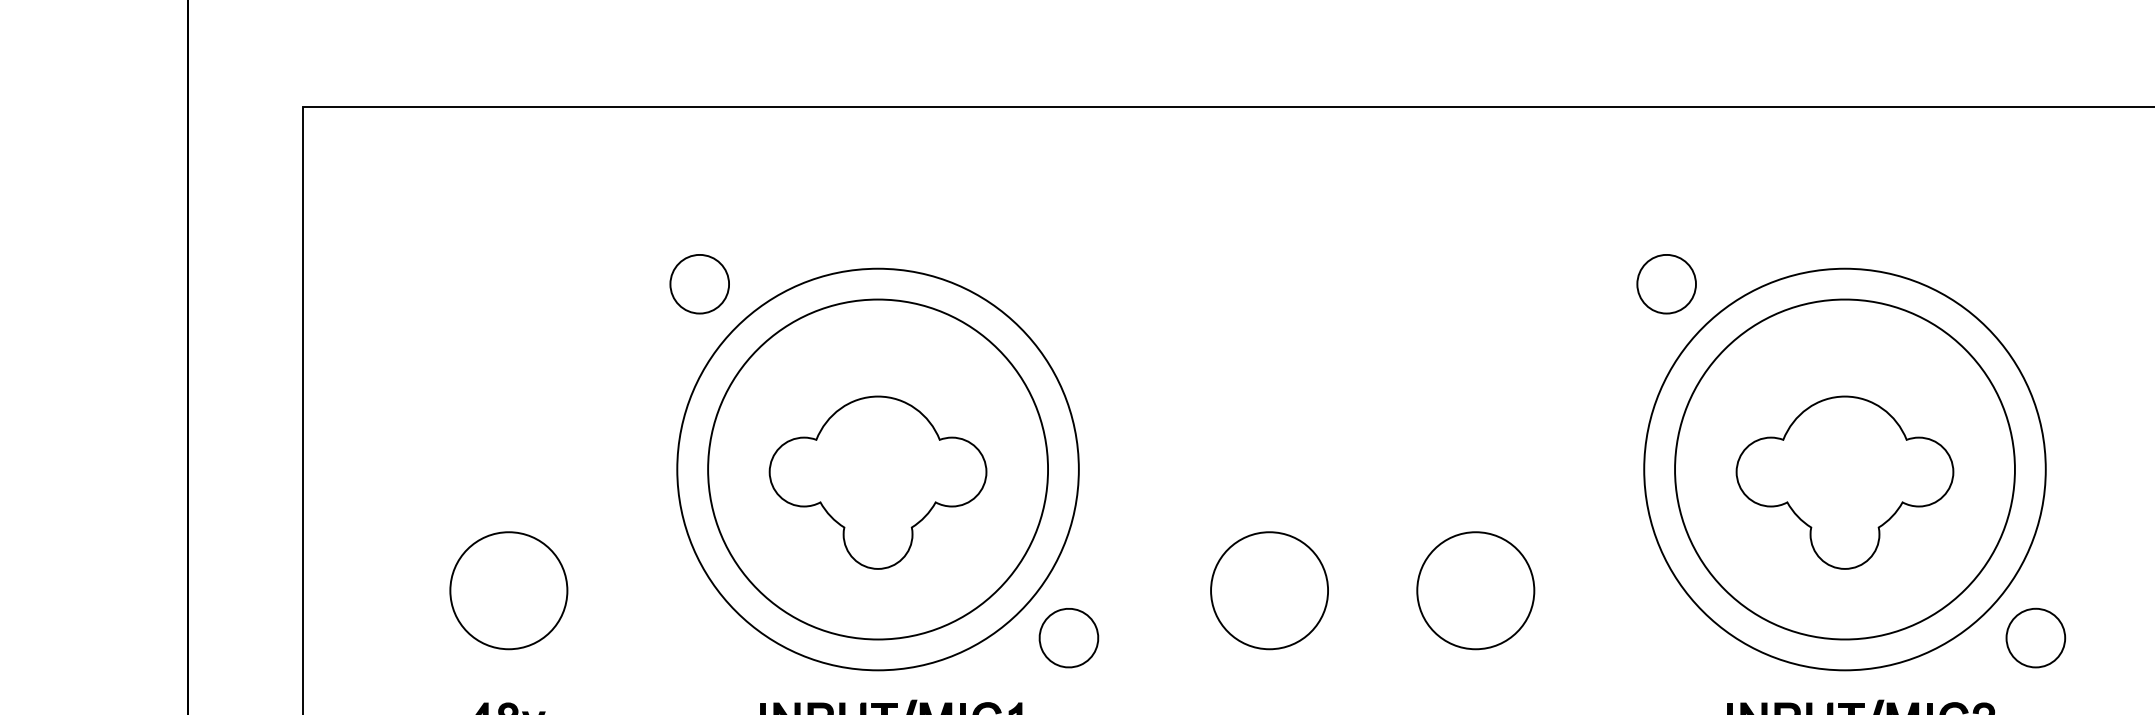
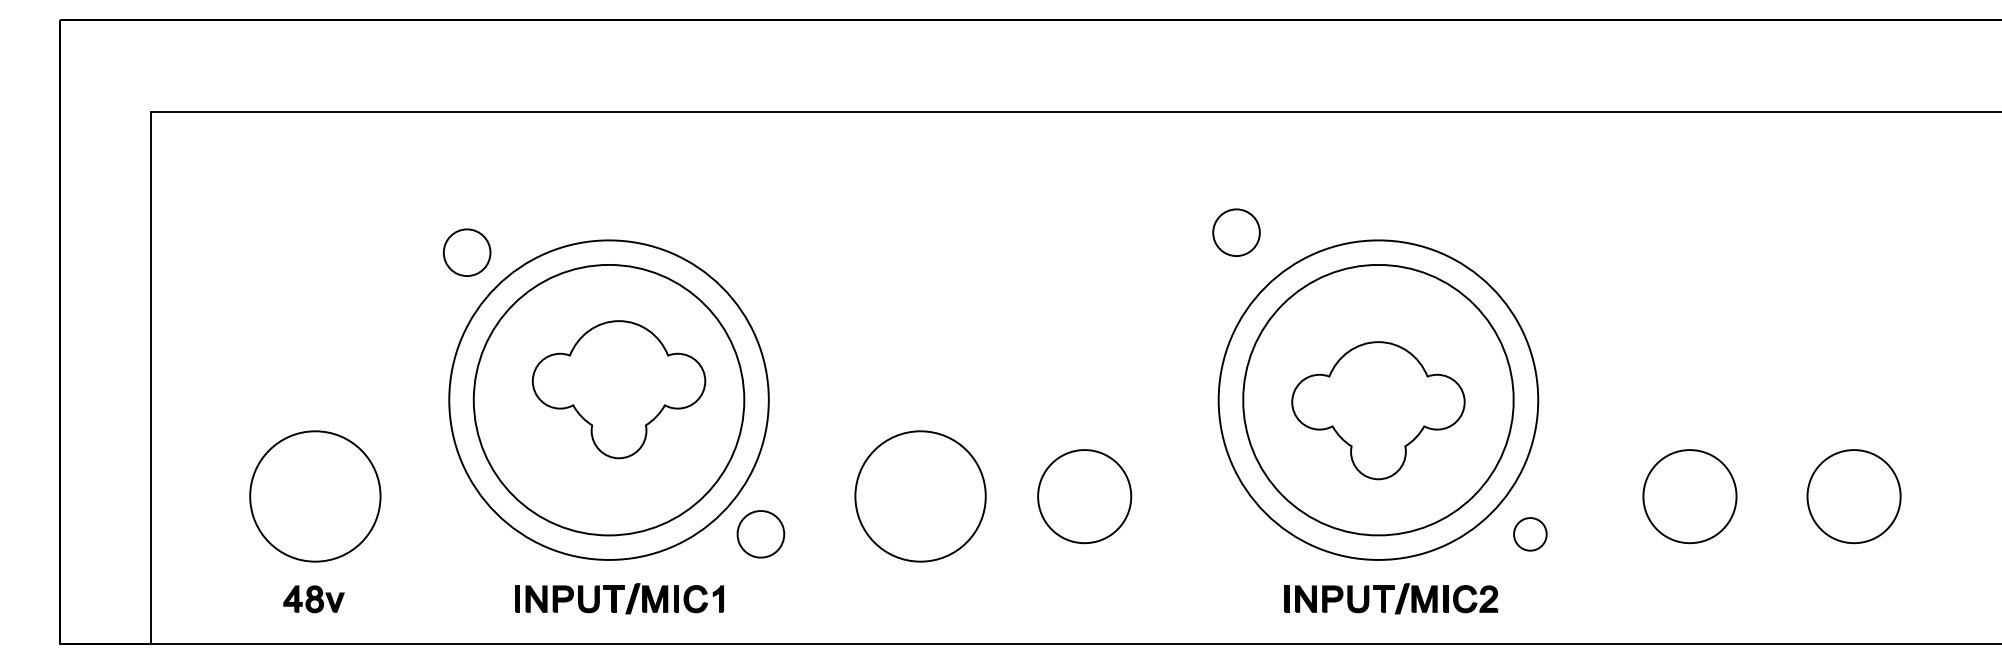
part: (1666, 283) -> (1236, 232), moved
part: (877, 482) -> (618, 389), moved
part: (507, 590) -> (314, 496), size x1.4
part: (1269, 590) -> (920, 496), size x1.4
part: (2036, 638) -> (1530, 534), size x0.7

